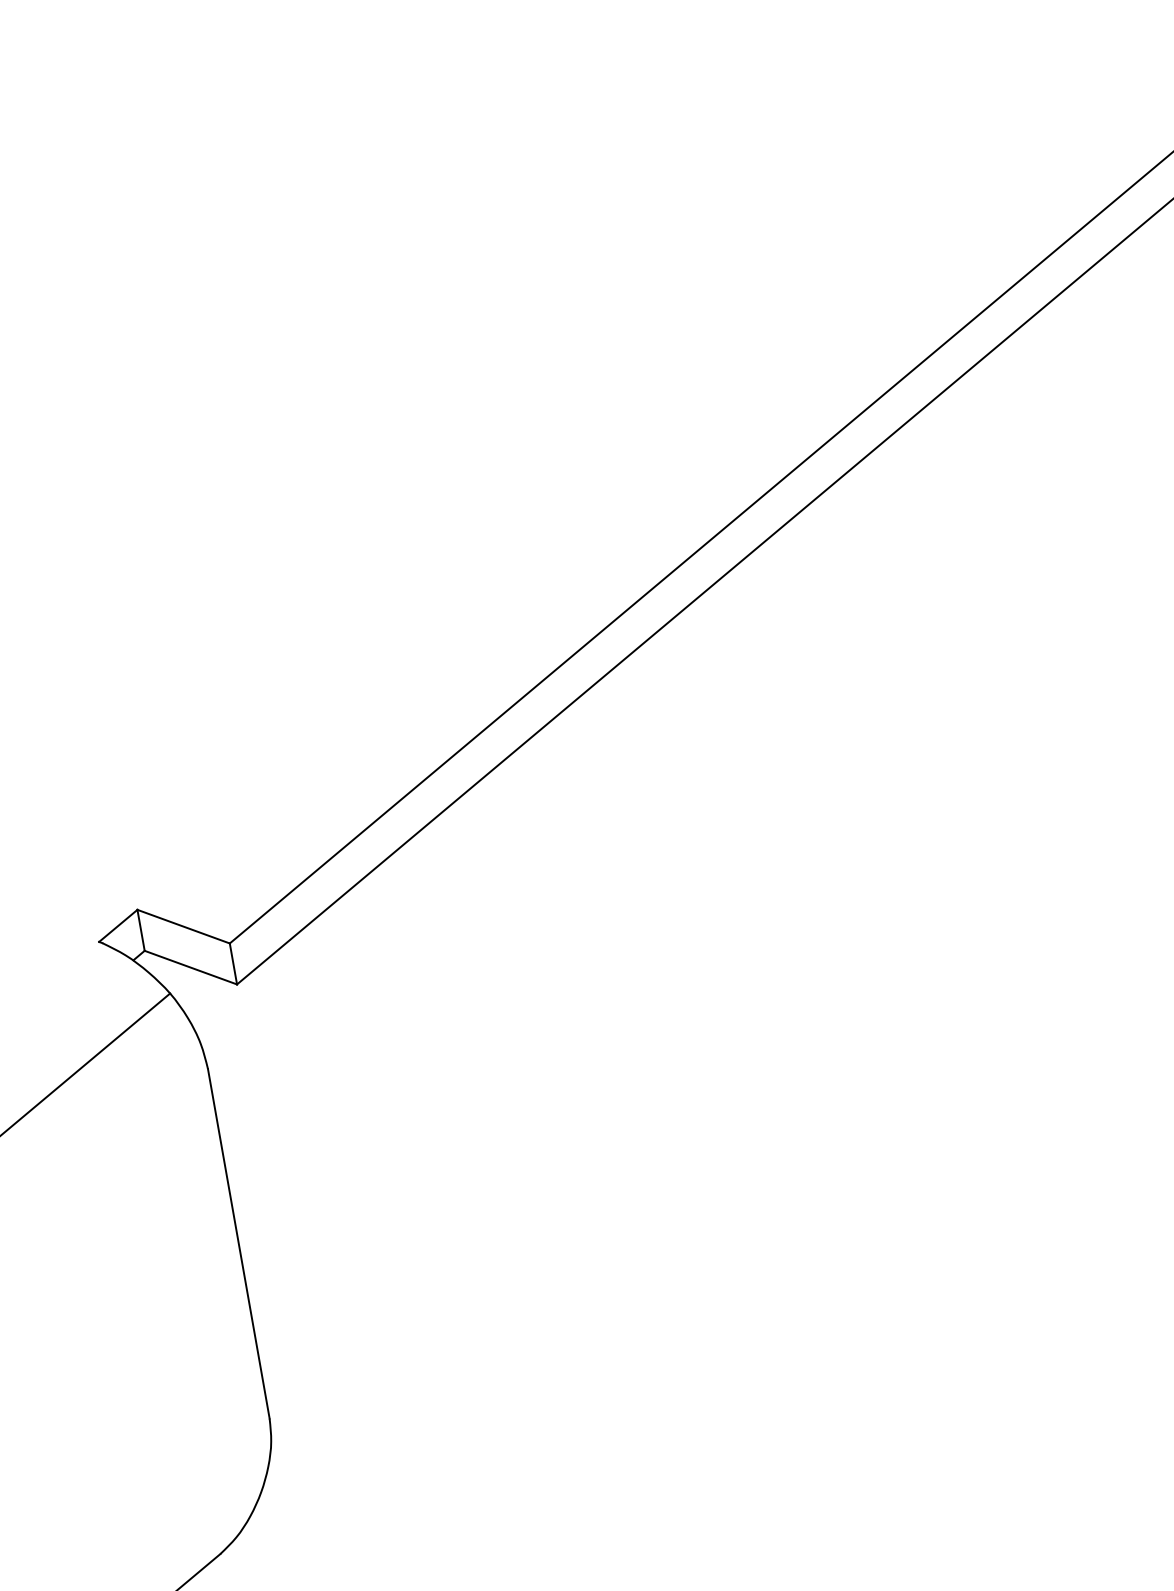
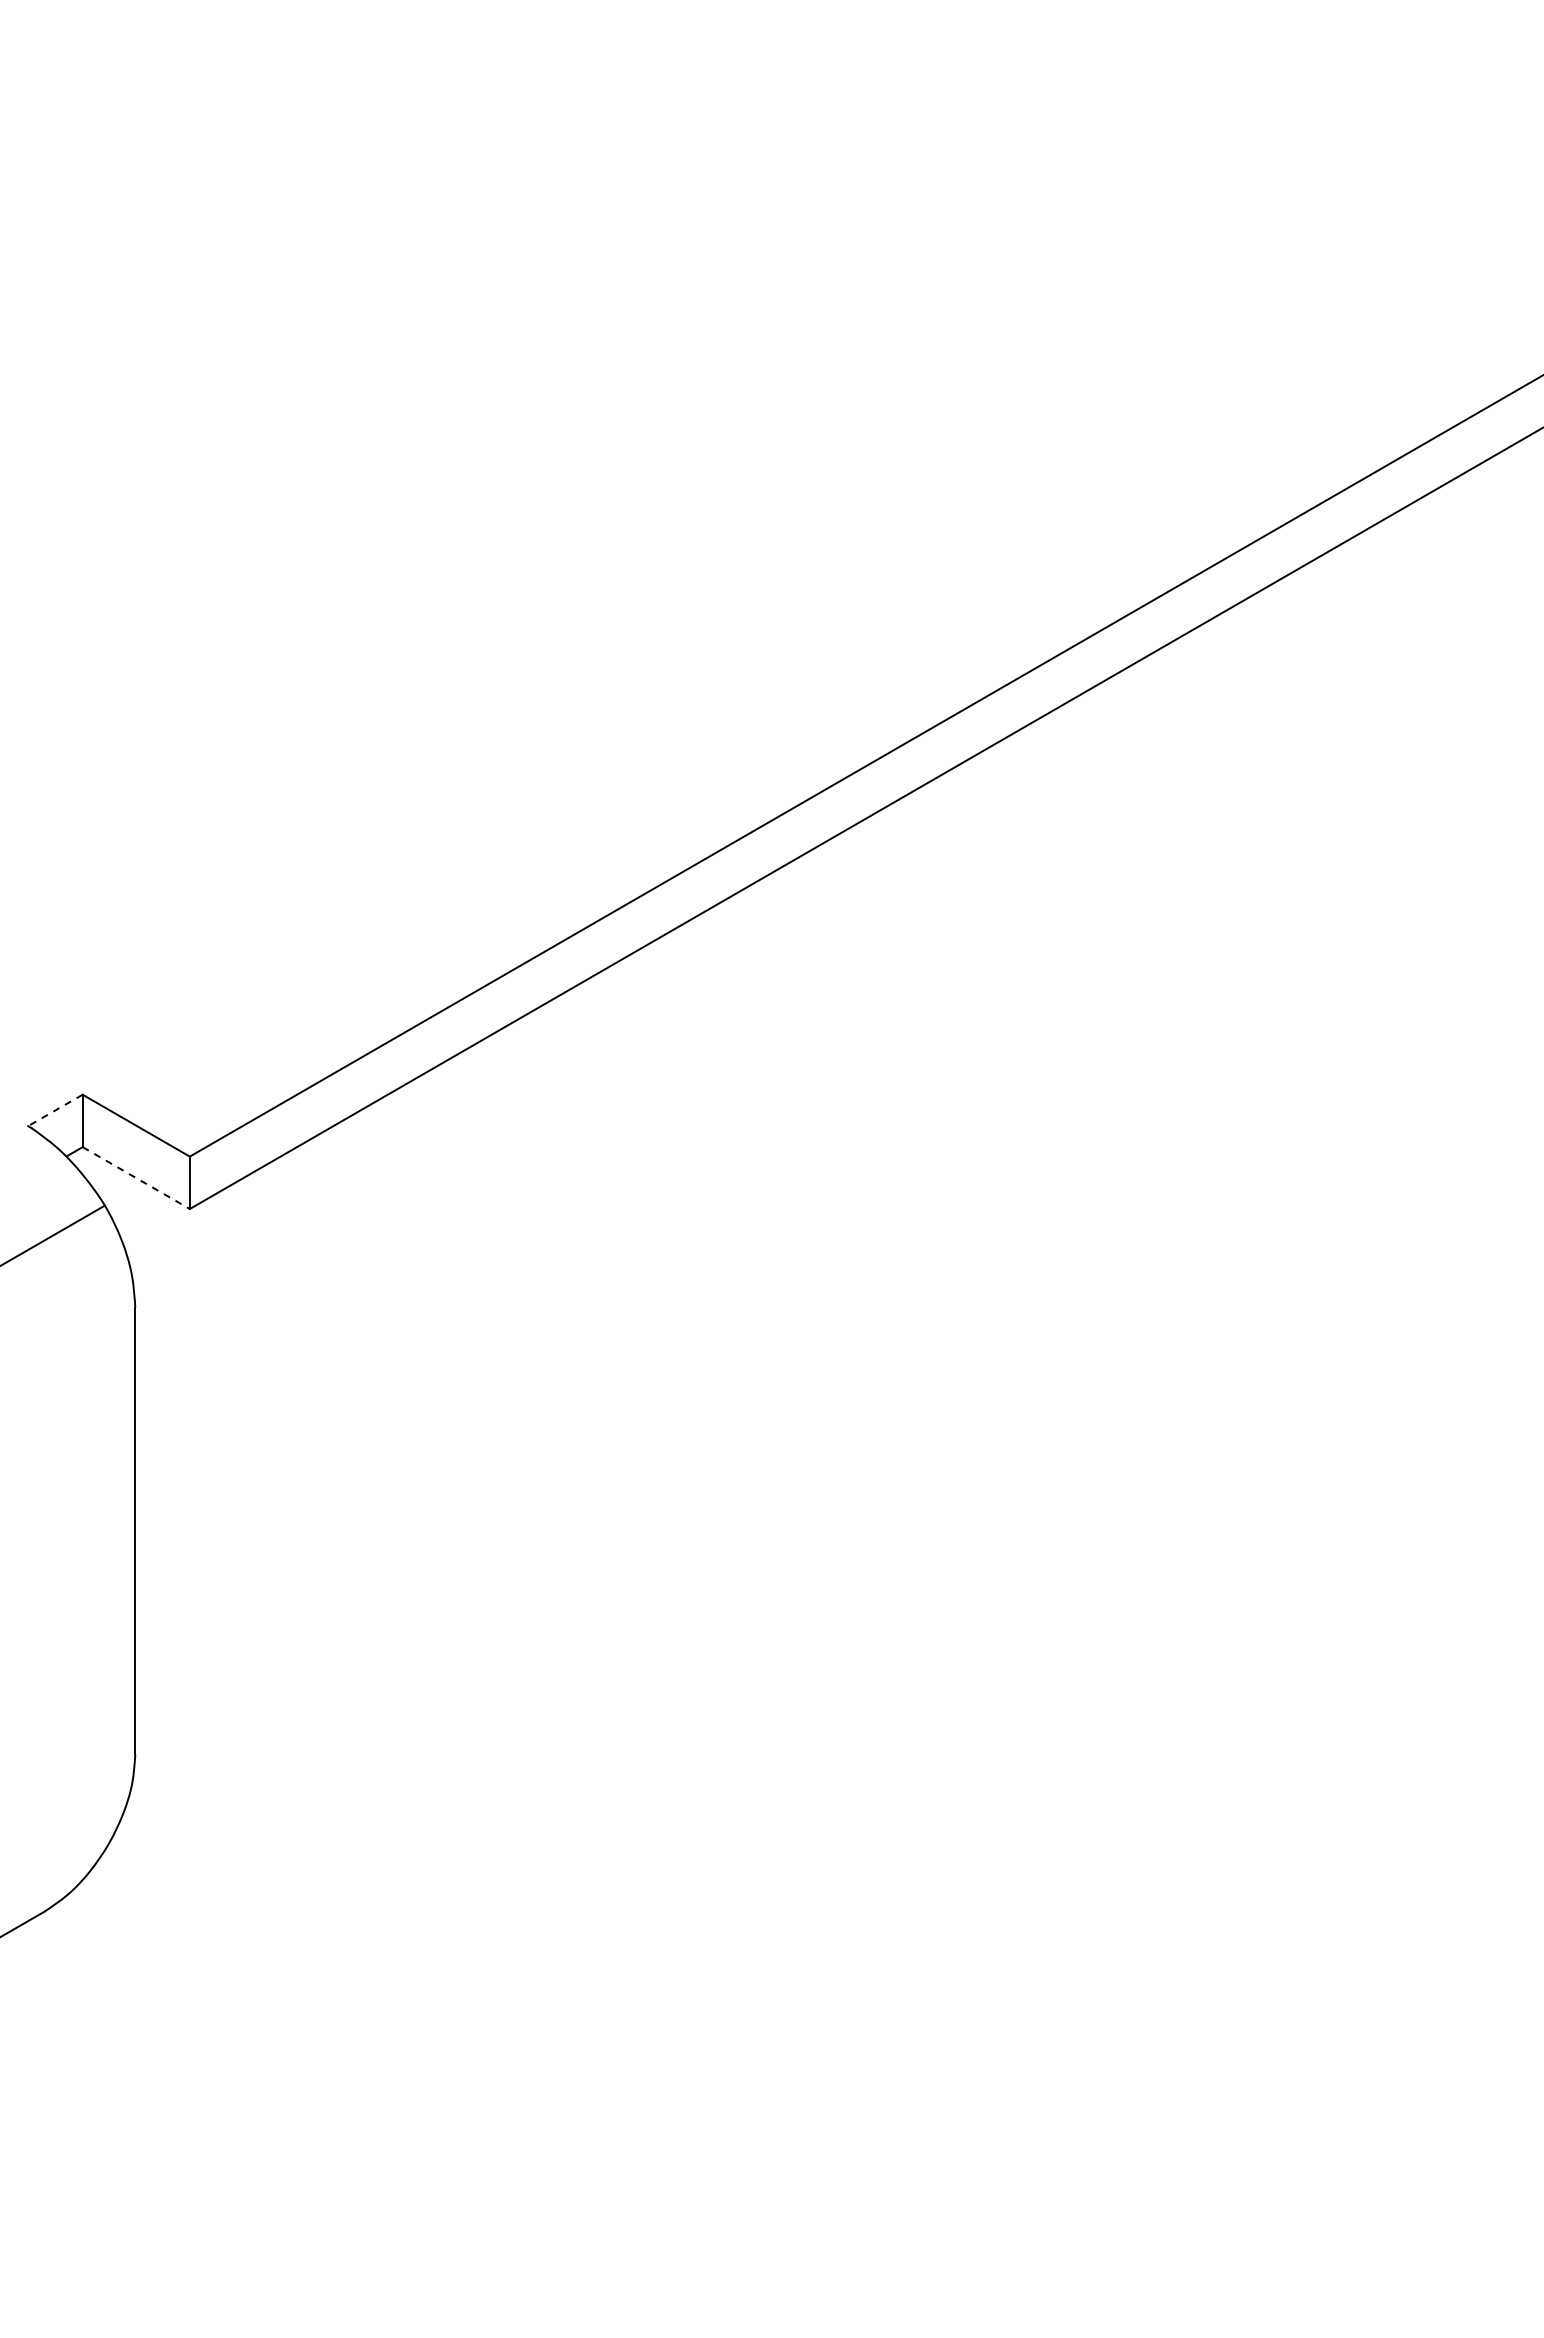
line: (117, 926) -> (54, 1110), solid -> dashed
line: (191, 967) -> (136, 1178), solid -> dashed

